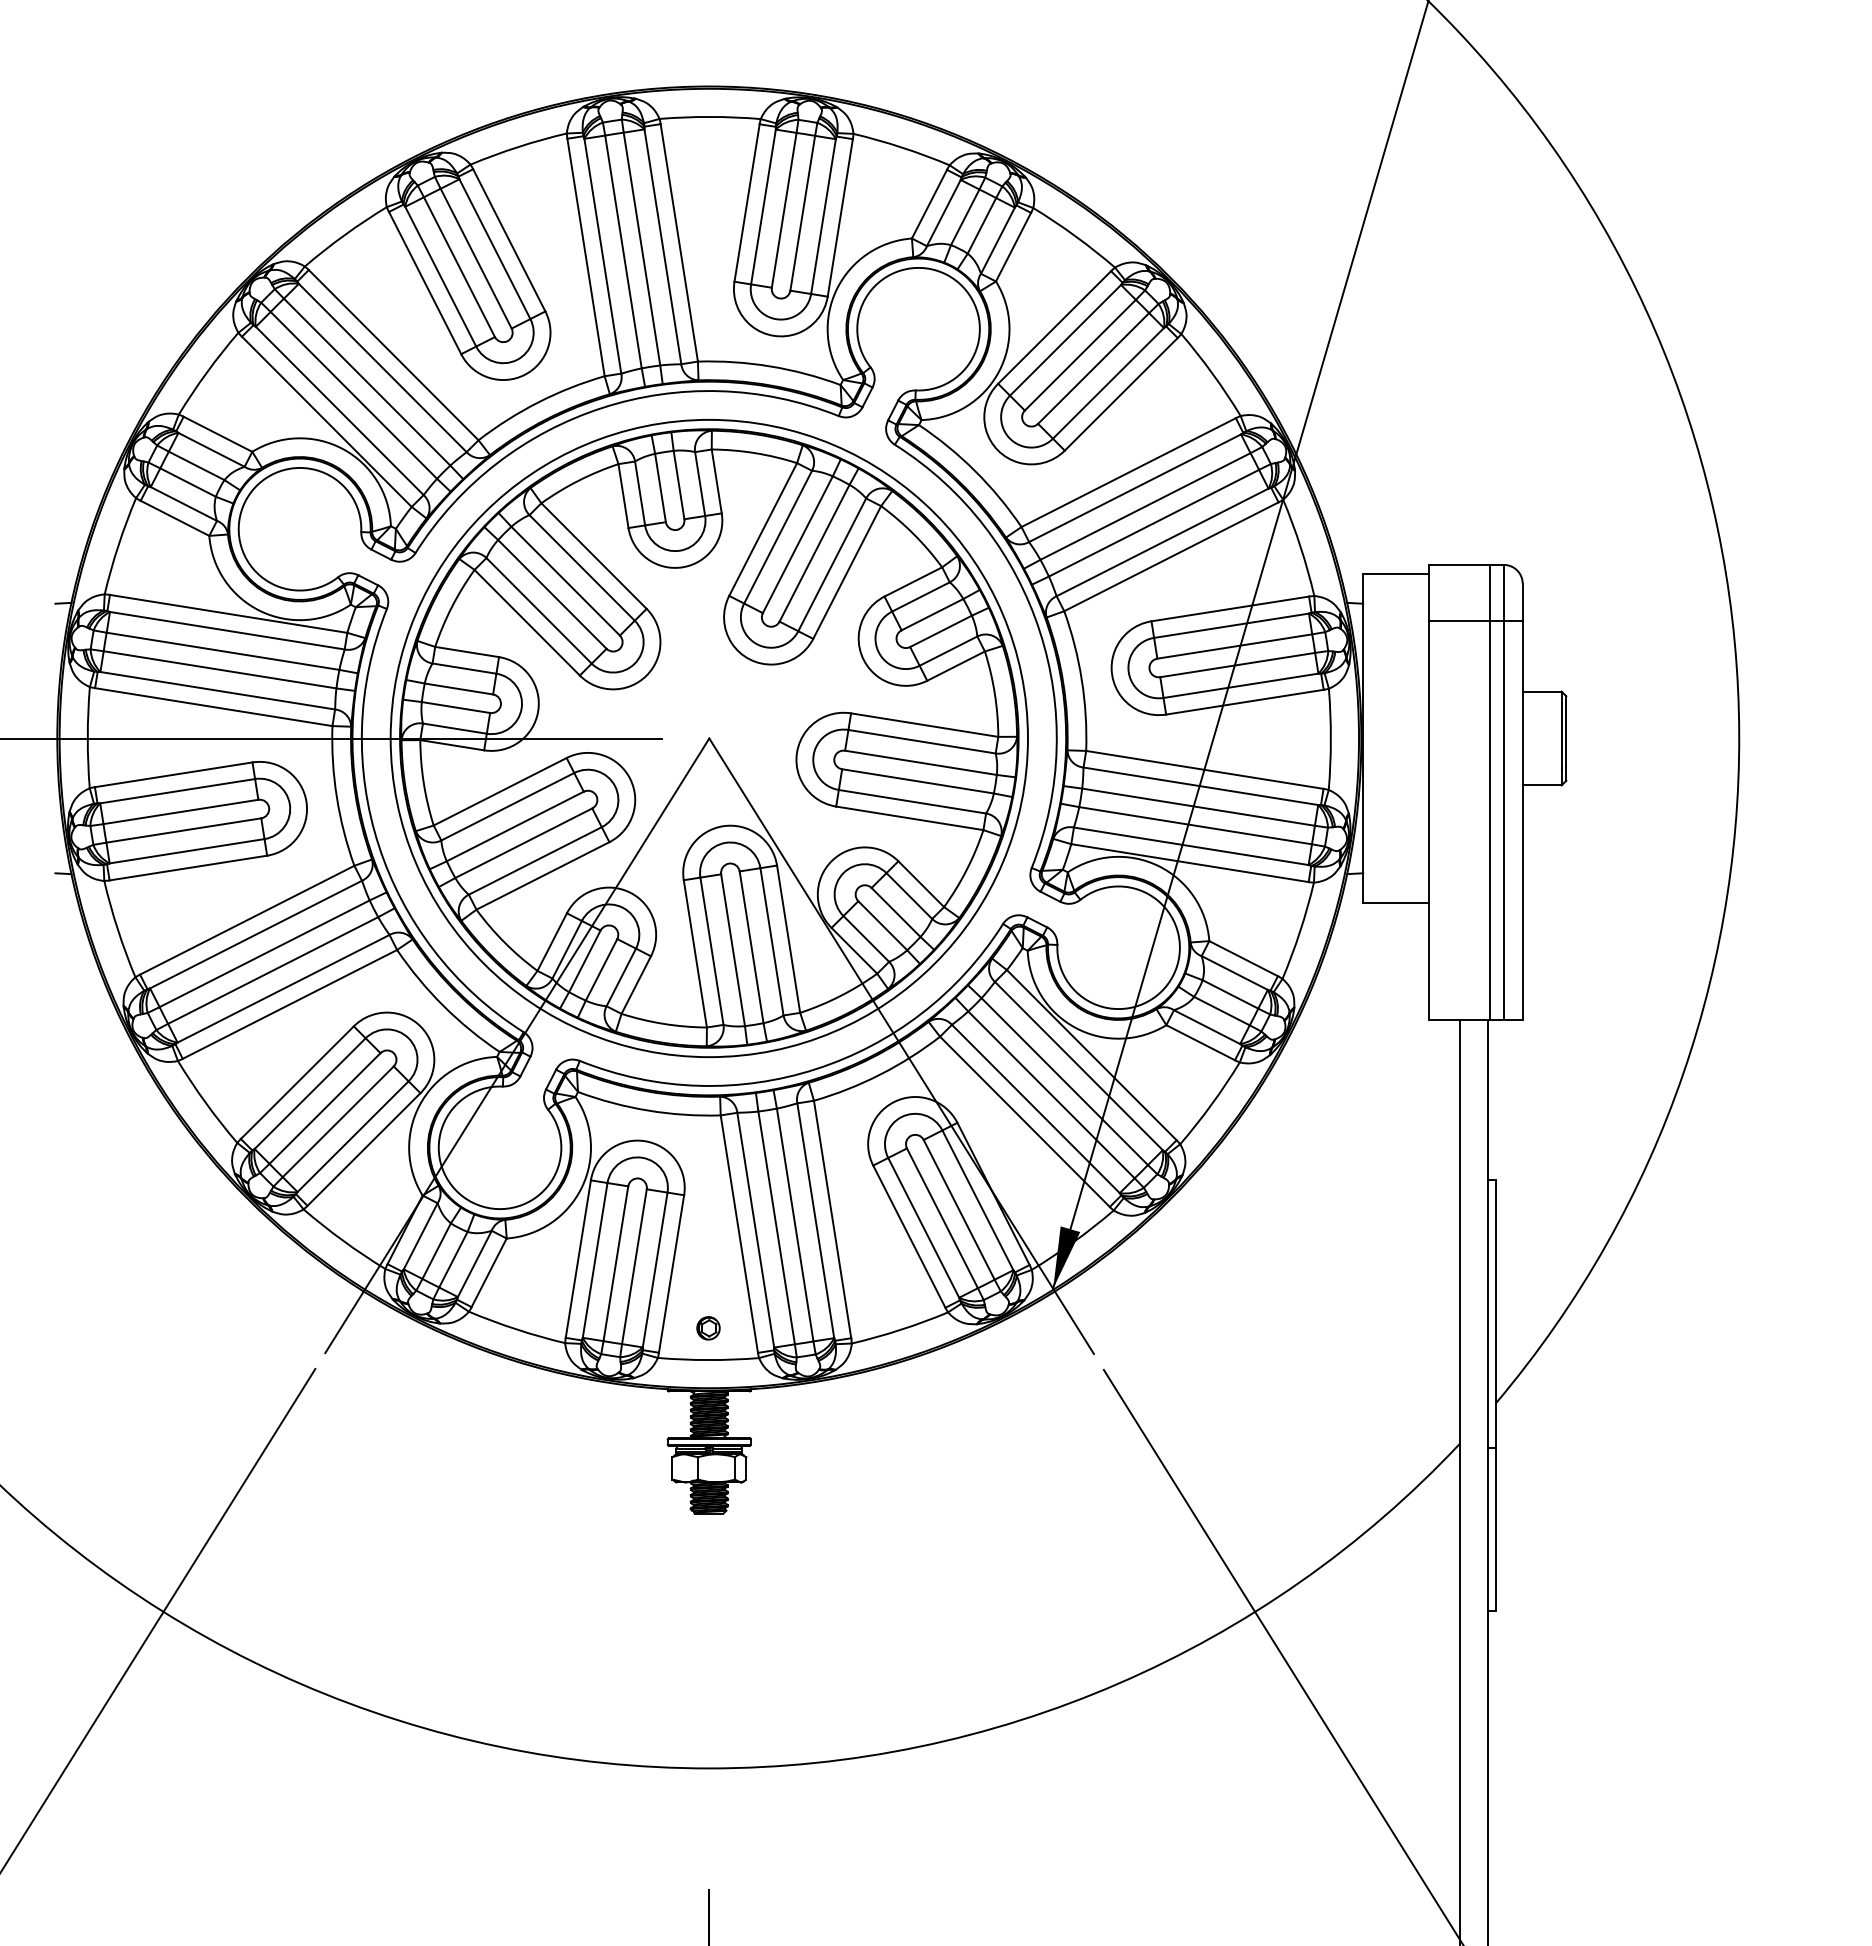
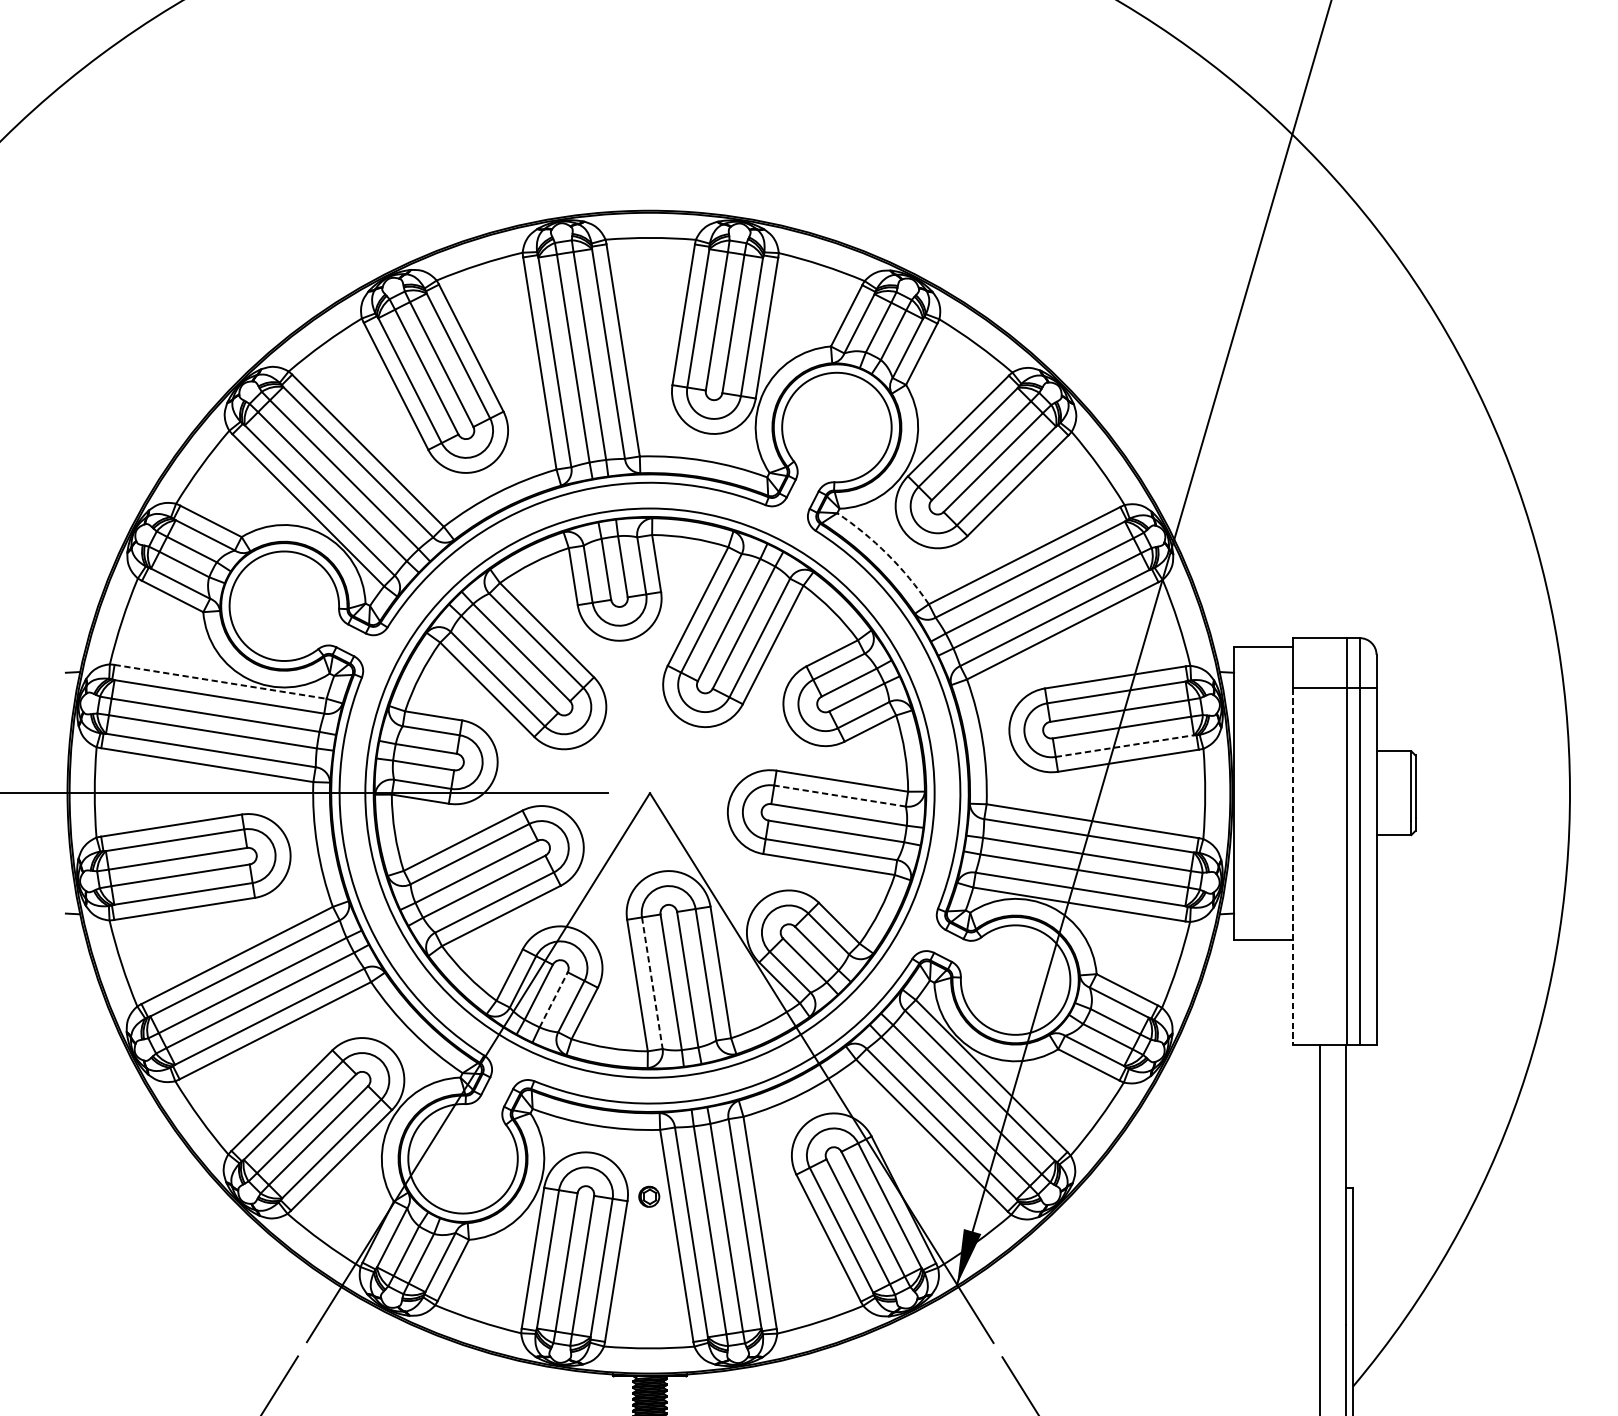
arc: (975, 471) -> (887, 554), solid -> dashed
line: (229, 613) -> (221, 681), solid -> dashed
line: (1241, 685) -> (1125, 745), solid -> dashed
line: (922, 741) -> (840, 795), solid -> dashed
line: (1428, 821) -> (1292, 867), solid -> dashed
line: (711, 951) -> (651, 983), solid -> dashed
line: (601, 969) -> (553, 999), solid -> dashed
part: (708, 1328) -> (649, 1196), moved

